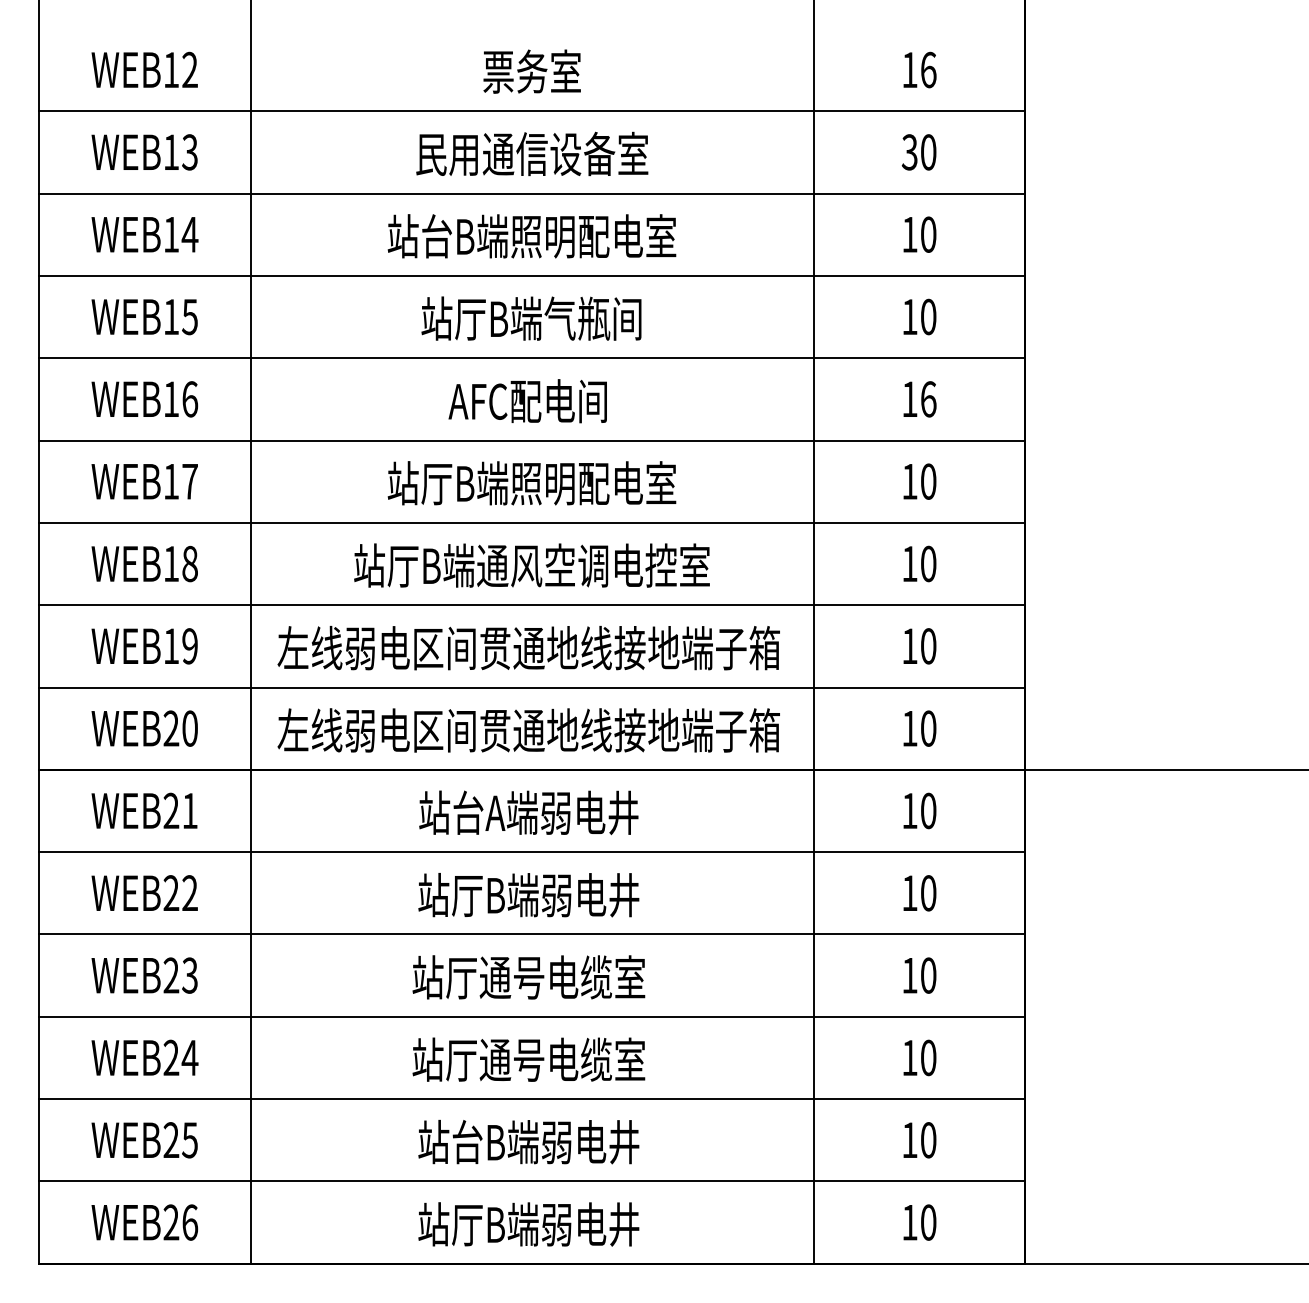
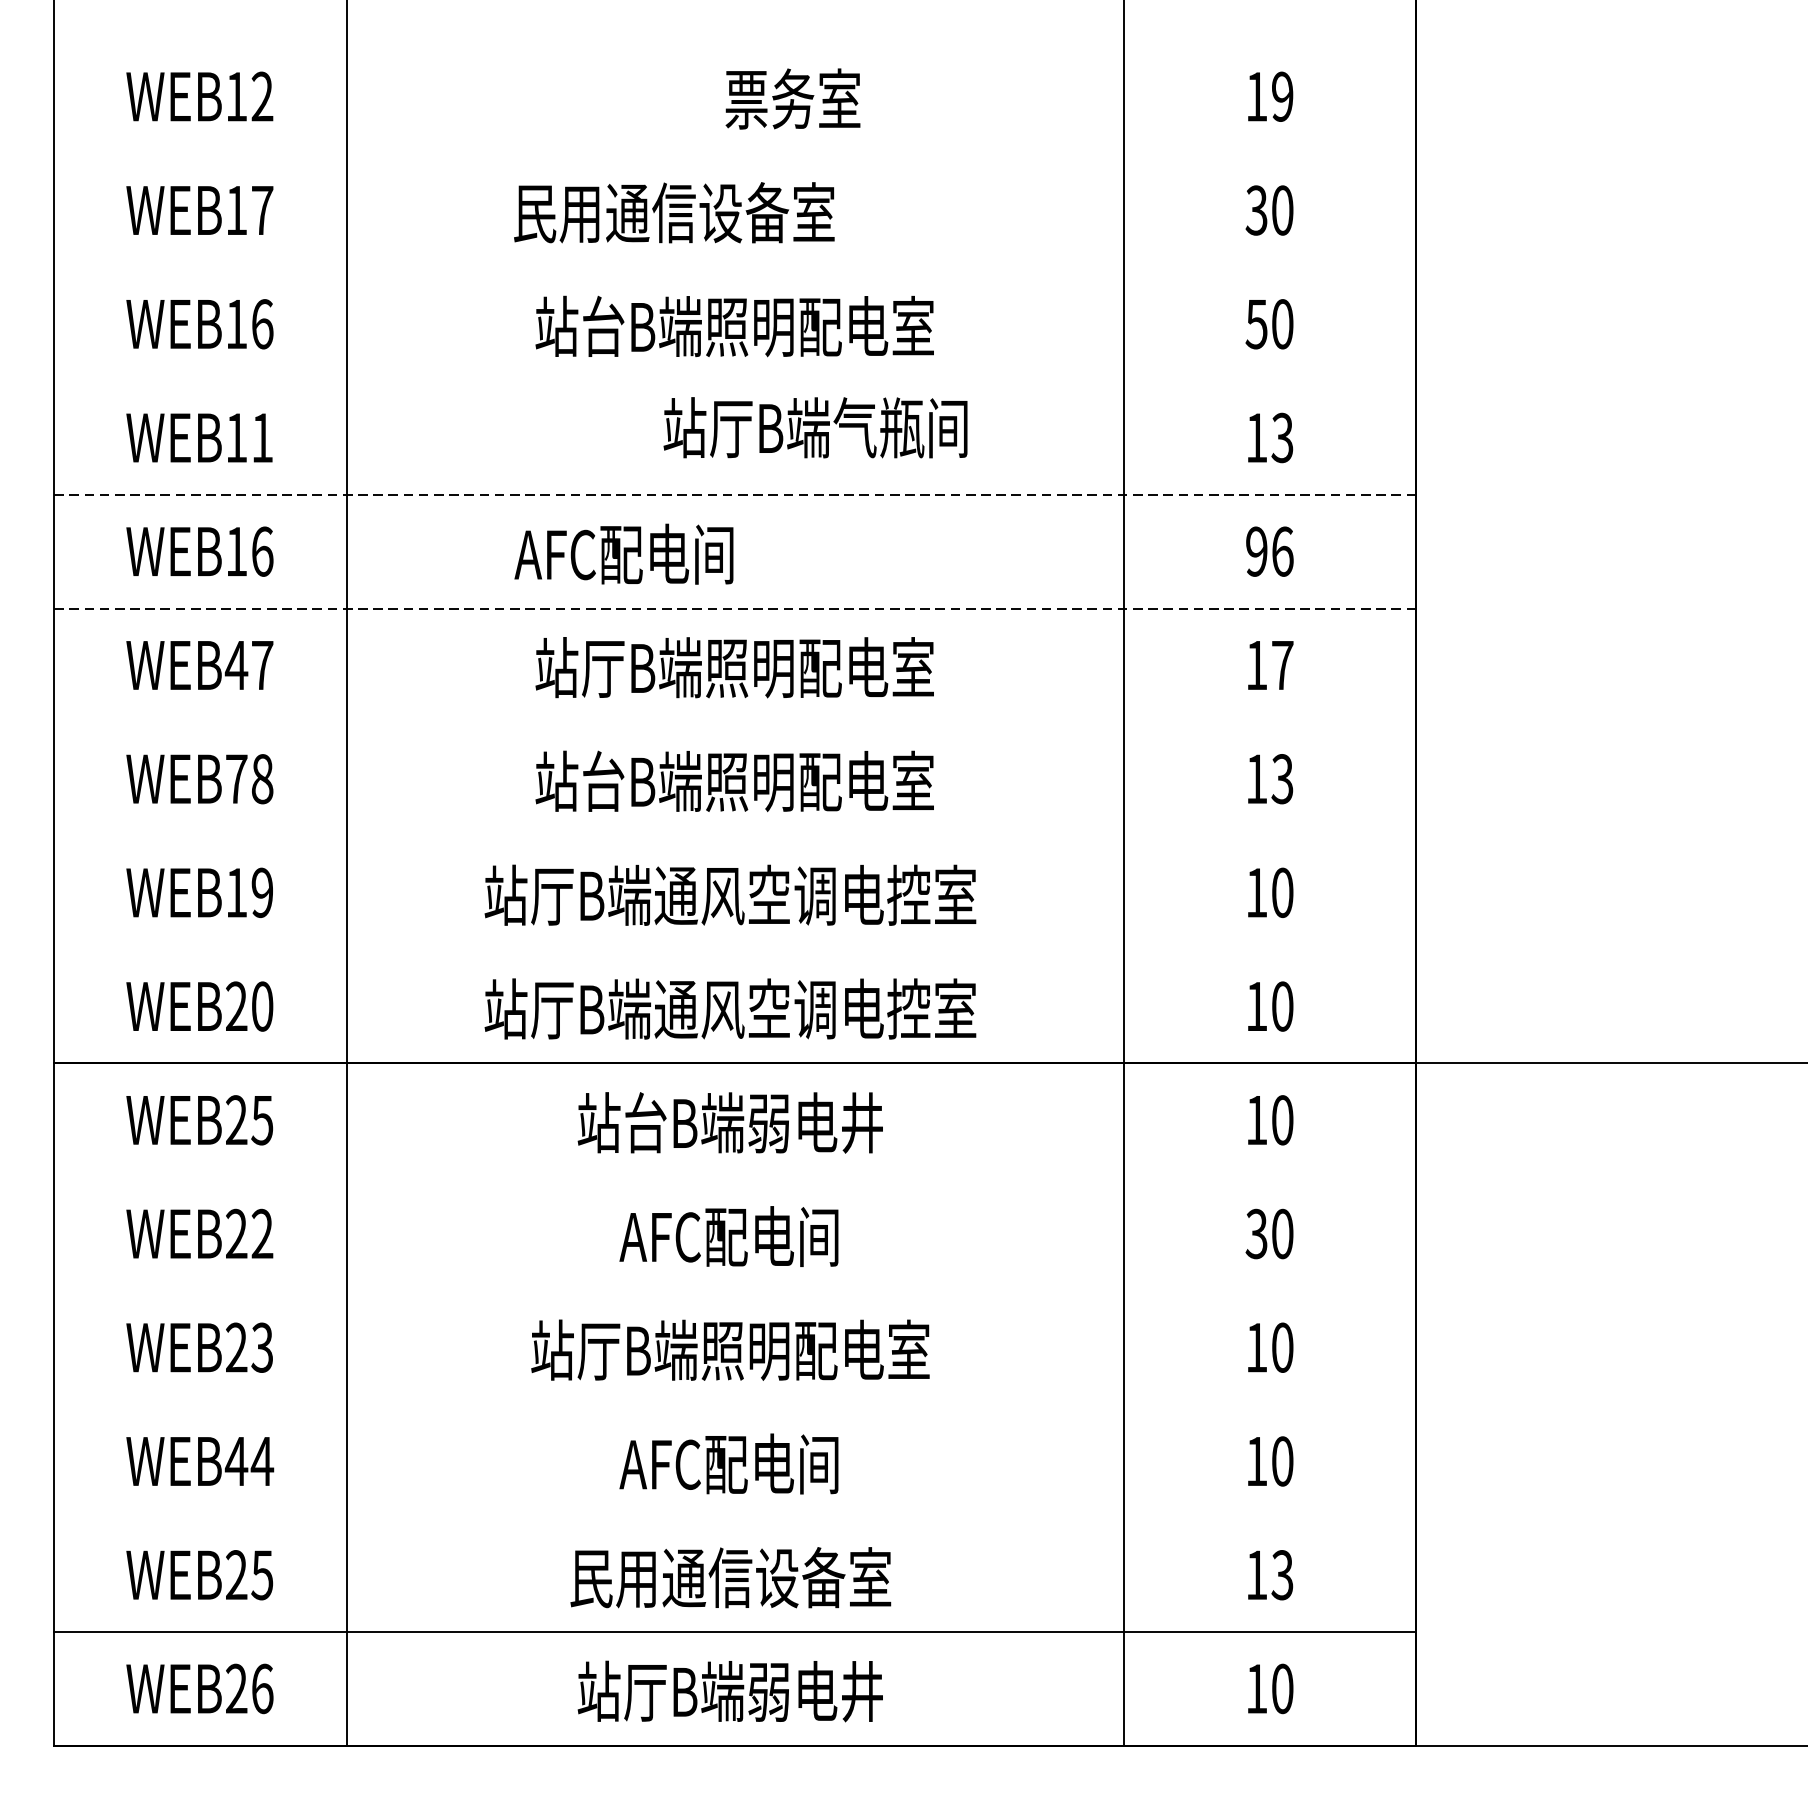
text: (928, 69) -> (1282, 96), 16 -> 19
text: (531, 71) -> (792, 98), moved
line: (532, 111) -> (735, 154), removed
text: (189, 152) -> (261, 210), WEB13 -> WEB17
text: (532, 153) -> (674, 212), moved
line: (532, 193) -> (735, 267), removed
text: (189, 234) -> (261, 323), WEB14 -> WEB16
text: (909, 234) -> (1256, 323), 10 -> 50
line: (532, 275) -> (735, 380), removed
text: (928, 316) -> (1282, 437), 10 -> 13
text: (189, 317) -> (261, 438), WEB15 -> WEB11
text: (531, 318) -> (815, 427), moved
line: (532, 358) -> (735, 495), solid -> dashed
text: (909, 399) -> (1256, 551), 16 -> 96
text: (527, 401) -> (623, 554), moved
line: (532, 440) -> (735, 608), solid -> dashed
text: (170, 481) -> (235, 665), WEB17 -> WEB47
text: (928, 481) -> (1282, 665), 10 -> 17
line: (532, 522) -> (735, 721), removed
text: (171, 563) -> (236, 778), WEB18 -> WEB78
text: (928, 563) -> (1282, 778), 10 -> 13
text: (531, 565) -> (734, 781), 站厅B端通风空调电控室 -> 站台B端照明配电室
line: (532, 605) -> (735, 836), removed
text: (528, 647) -> (729, 894), 左线弱电区间贯通地线接地端子箱 -> 站厅B端通风空调电控室
line: (532, 687) -> (735, 949), removed
text: (528, 730) -> (729, 1009), 左线弱电区间贯通地线接地端子箱 -> 站厅B端通风空调电控室
text: (189, 811) -> (261, 1121), WEB21 -> WEB25
text: (528, 812) -> (729, 1122), 站台A端弱电井 -> 站台B端弱电井
line: (532, 852) -> (735, 1177), removed
text: (909, 893) -> (1256, 1234), 10 -> 30
text: (528, 895) -> (729, 1237), 站厅B端弱电井 -> AFC配电间
line: (532, 934) -> (735, 1290), removed
text: (528, 977) -> (729, 1350), 站厅通号电缆室 -> 站厅B端照明配电室
line: (532, 1016) -> (735, 1404), removed
text: (170, 1057) -> (235, 1460), WEB24 -> WEB44
text: (528, 1059) -> (729, 1463), 站厅通号电缆室 -> AFC配电间
line: (532, 1099) -> (735, 1518), removed
text: (928, 1140) -> (1282, 1575), 10 -> 13
text: (529, 1141) -> (731, 1576), 站台B端弱电井 -> 民用通信设备室

